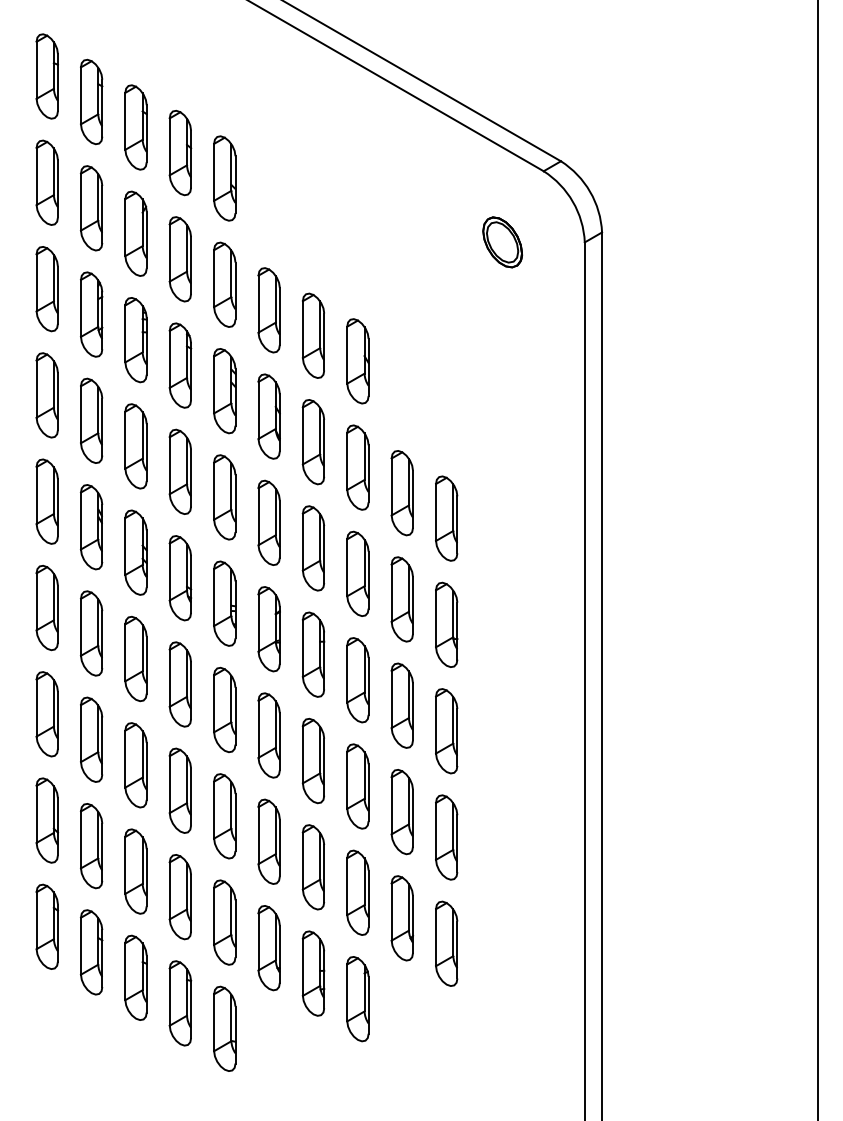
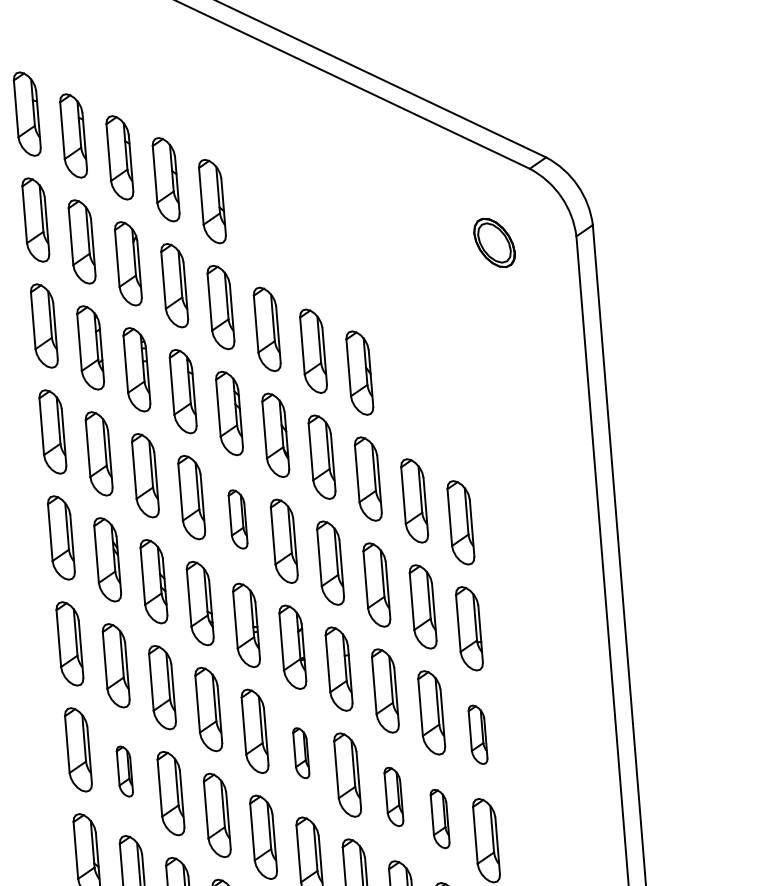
part: (224, 497) -> (237, 519), size x0.7
part: (446, 731) -> (477, 735), size x0.7
part: (268, 735) -> (300, 753), size x0.6
part: (91, 739) -> (124, 771), size x0.6
part: (357, 786) -> (393, 796), size x0.7
part: (401, 812) -> (439, 819), size x0.7

